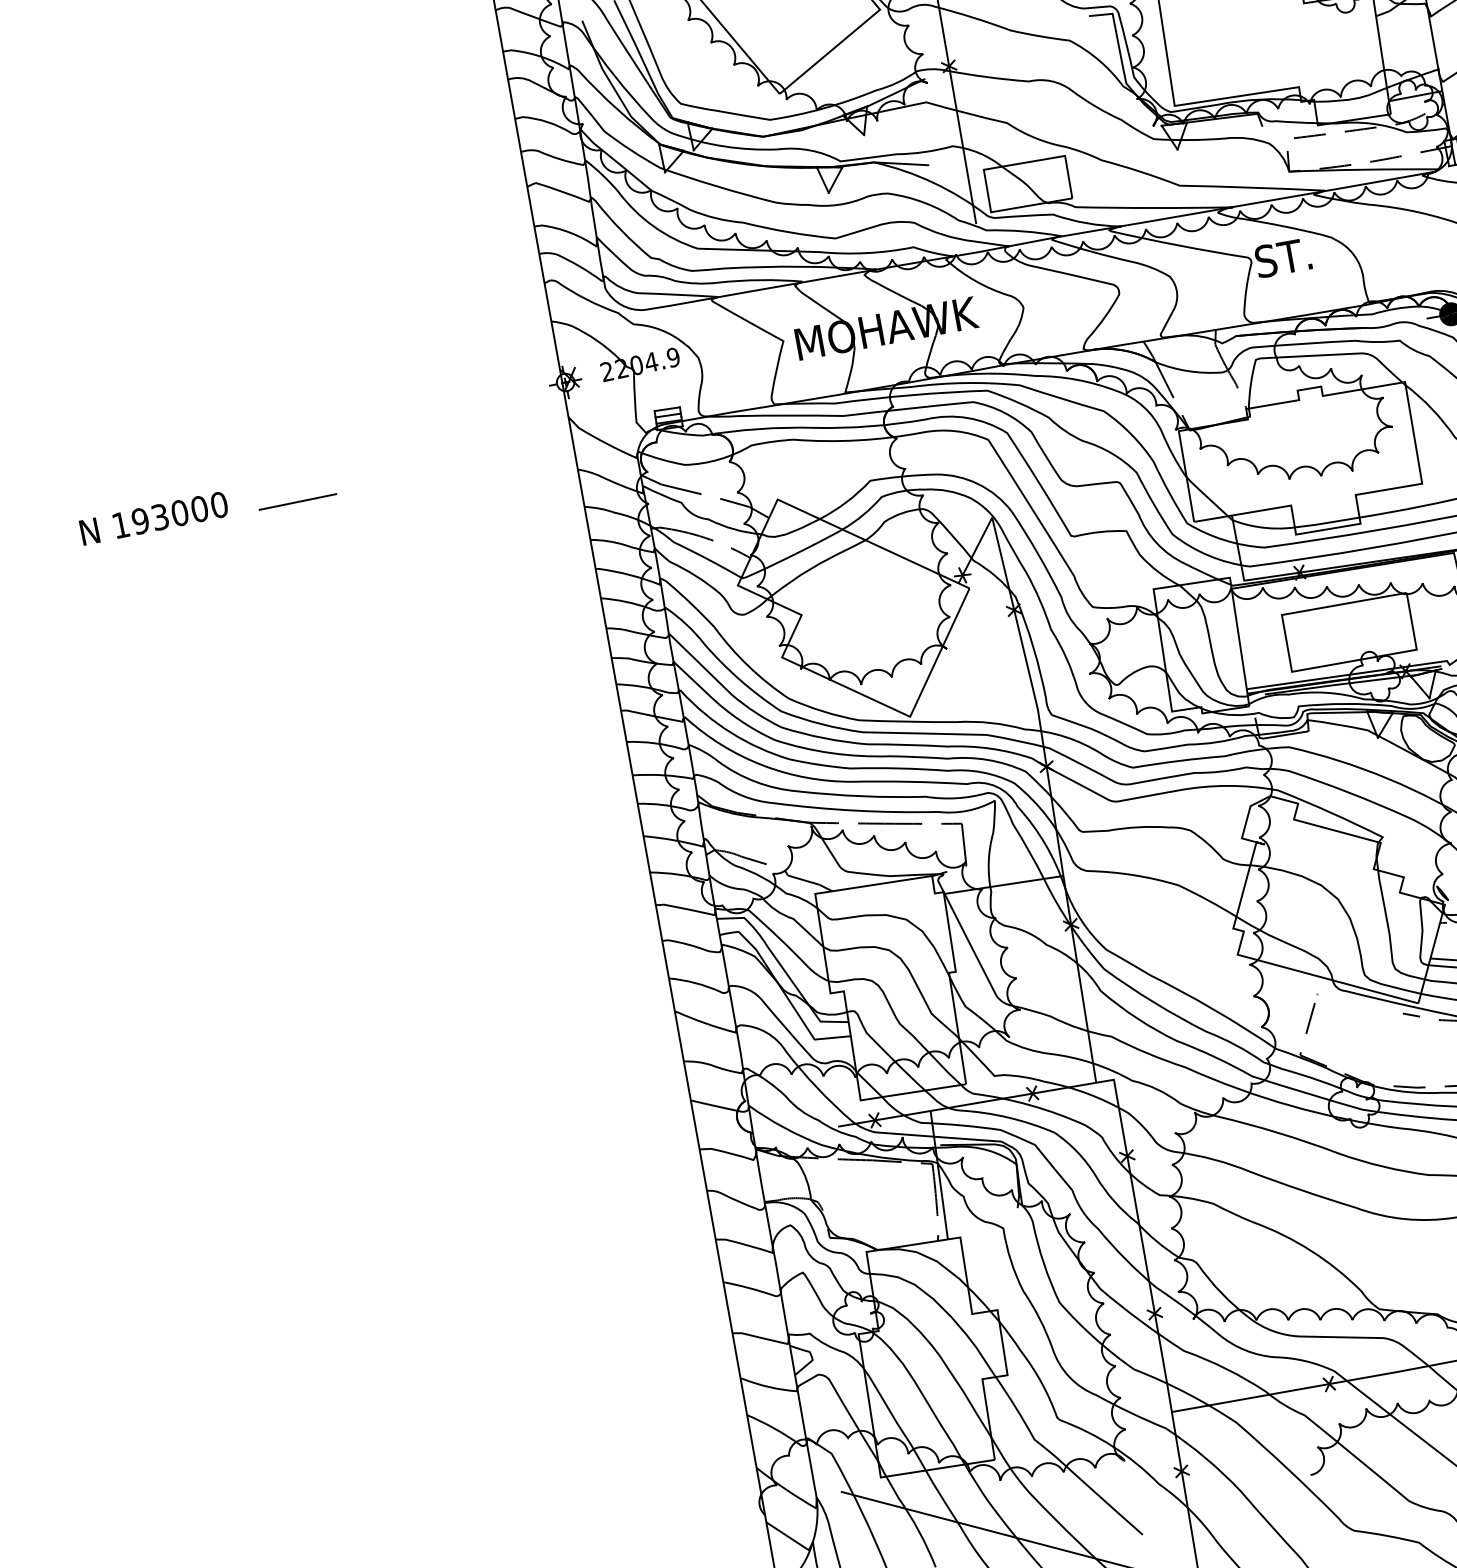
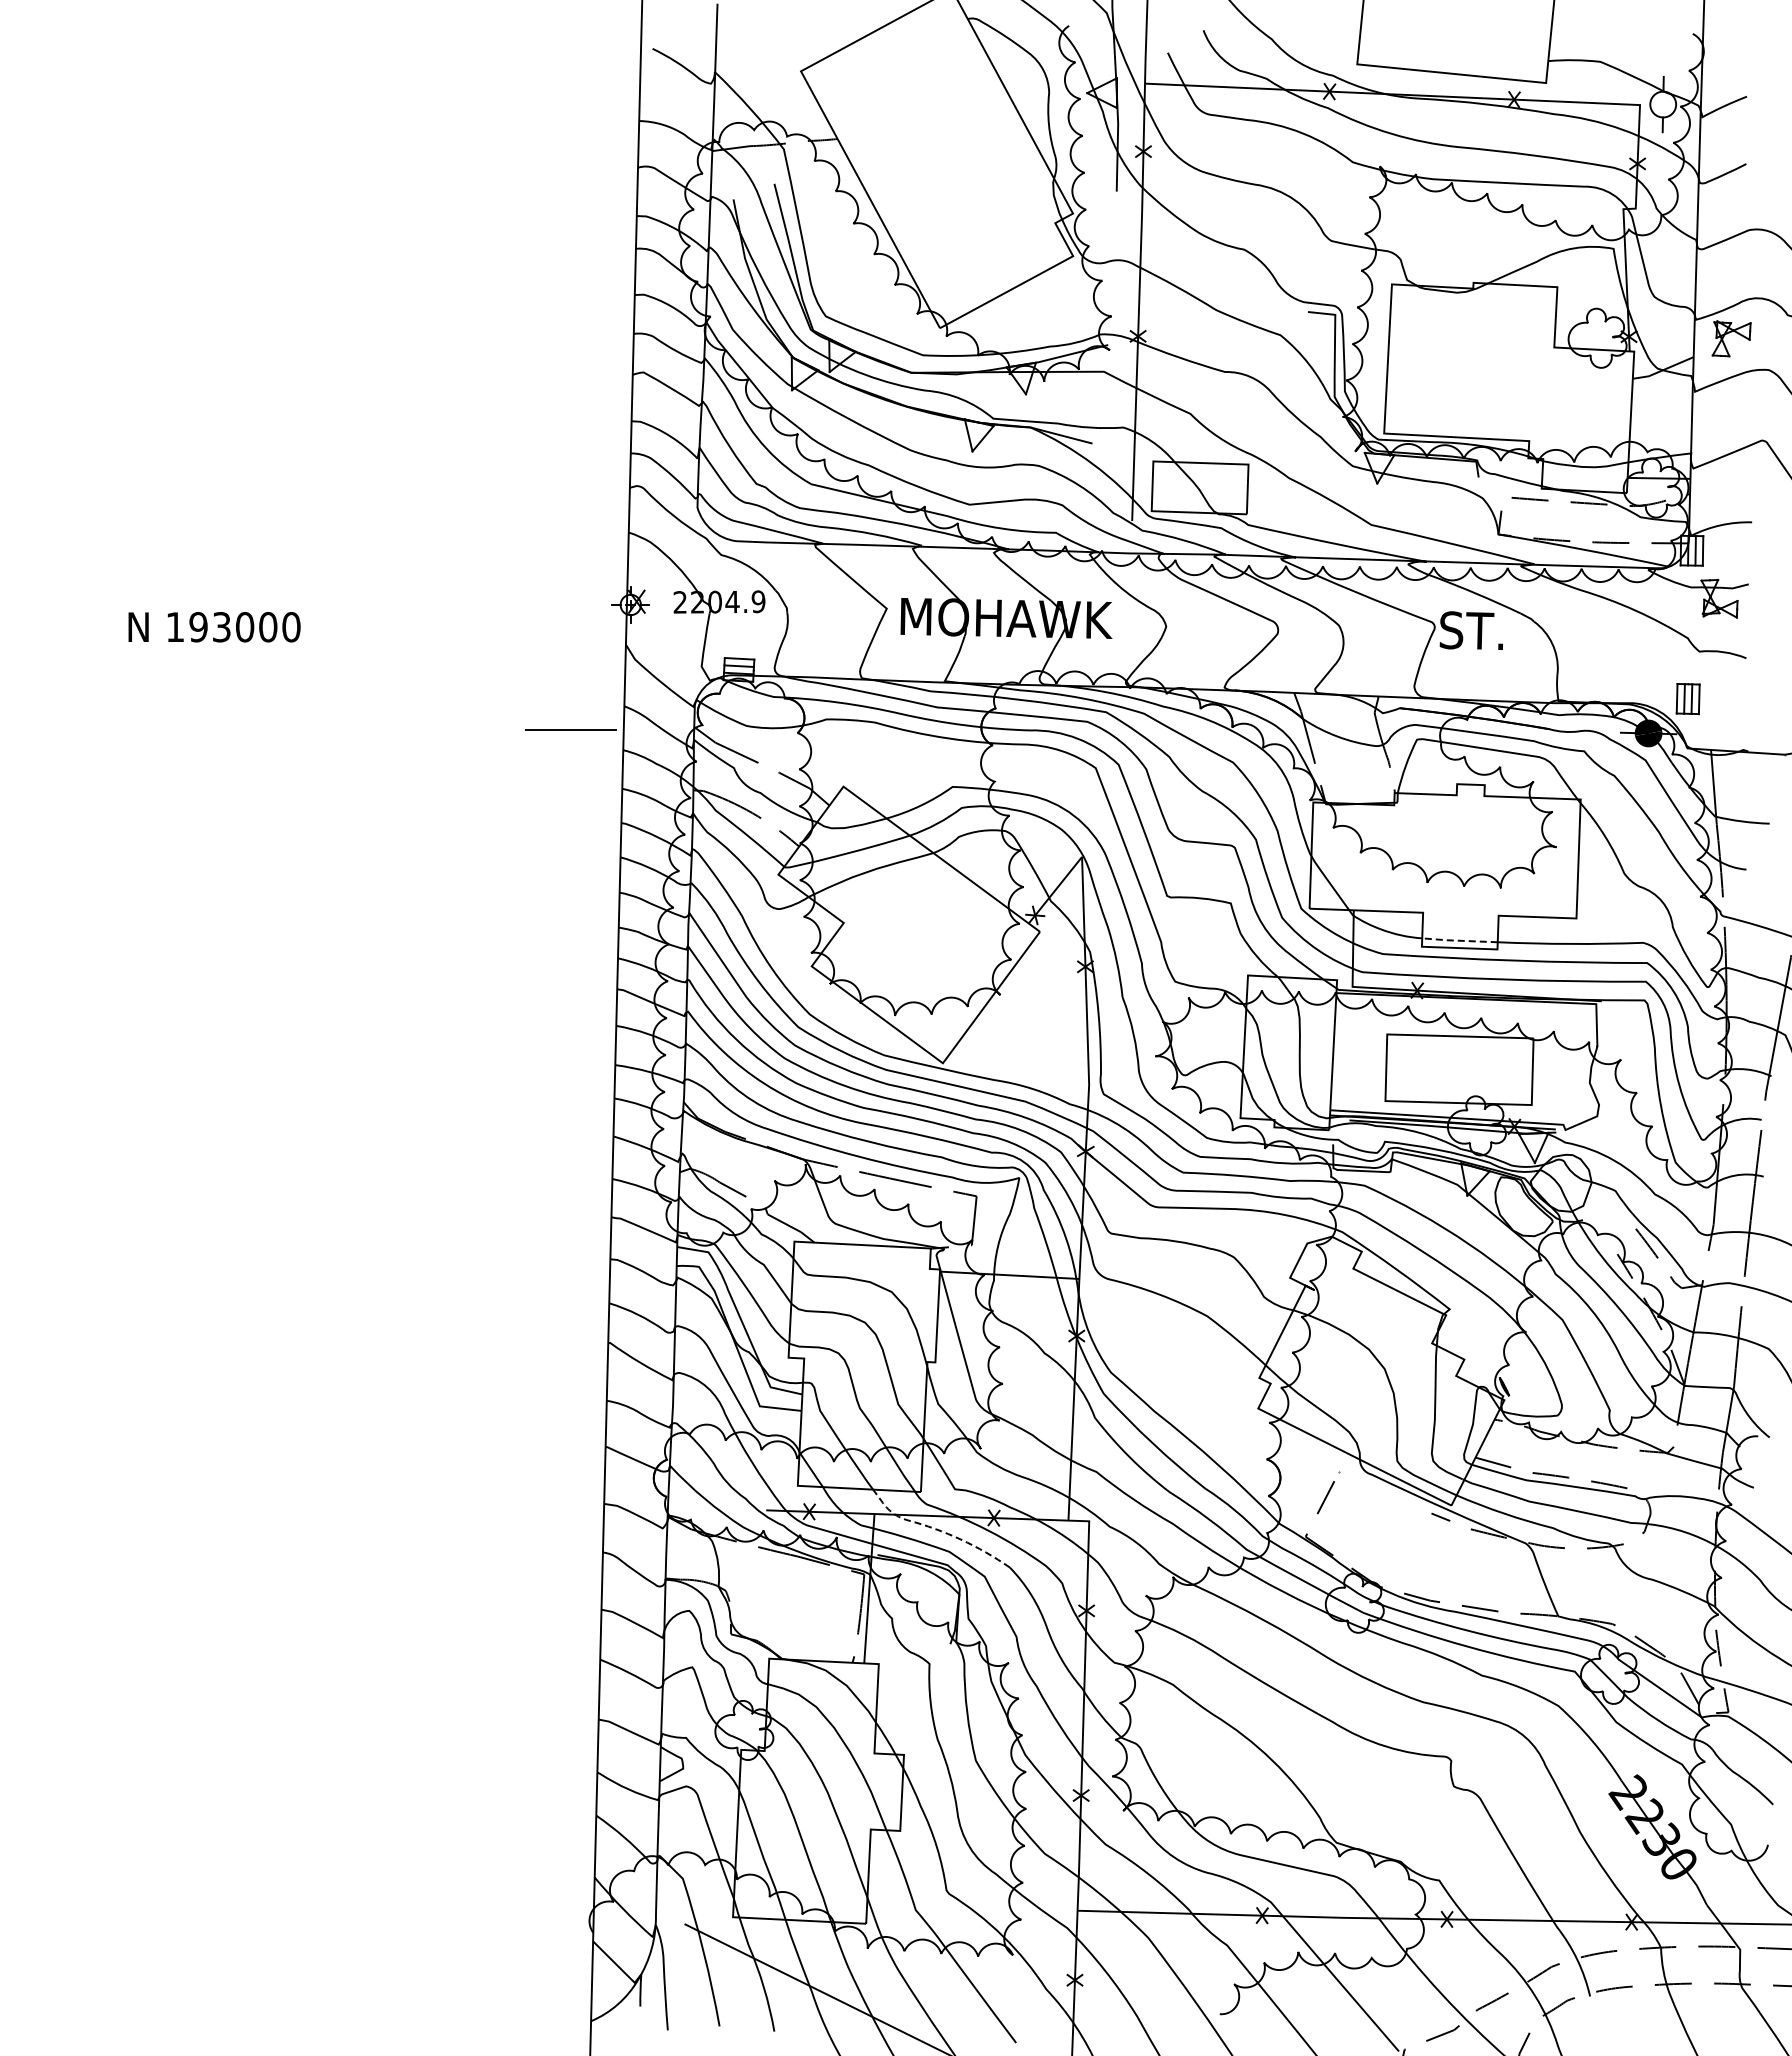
line: (297, 501) -> (570, 729), moved
text: (154, 518) -> (214, 627), moved
line: (1326, 522) -> (1459, 940), solid -> dashed
line: (986, 1113) -> (937, 1529), solid -> dashed

